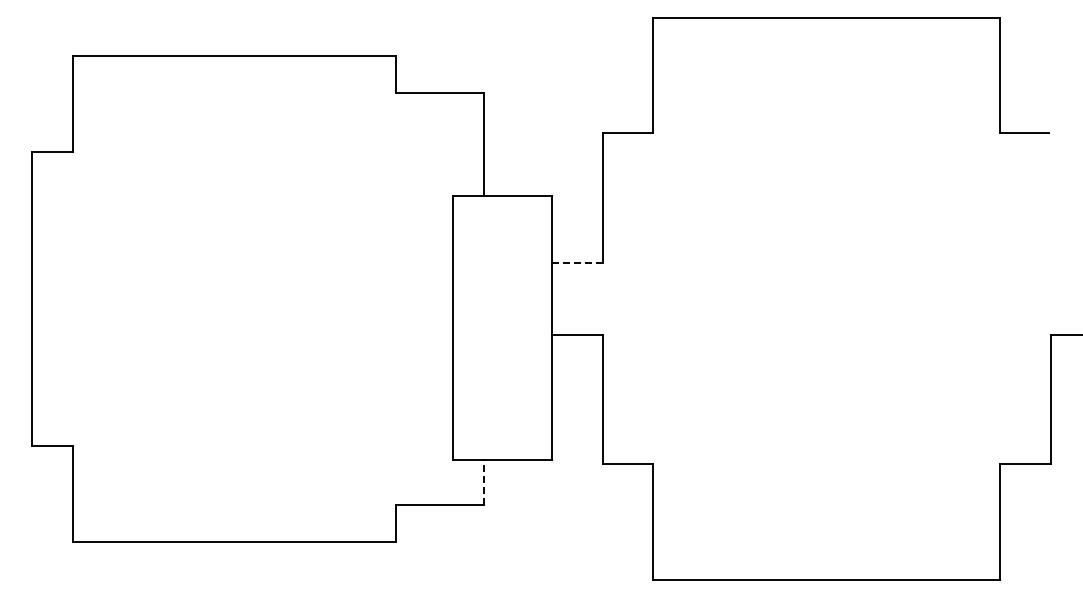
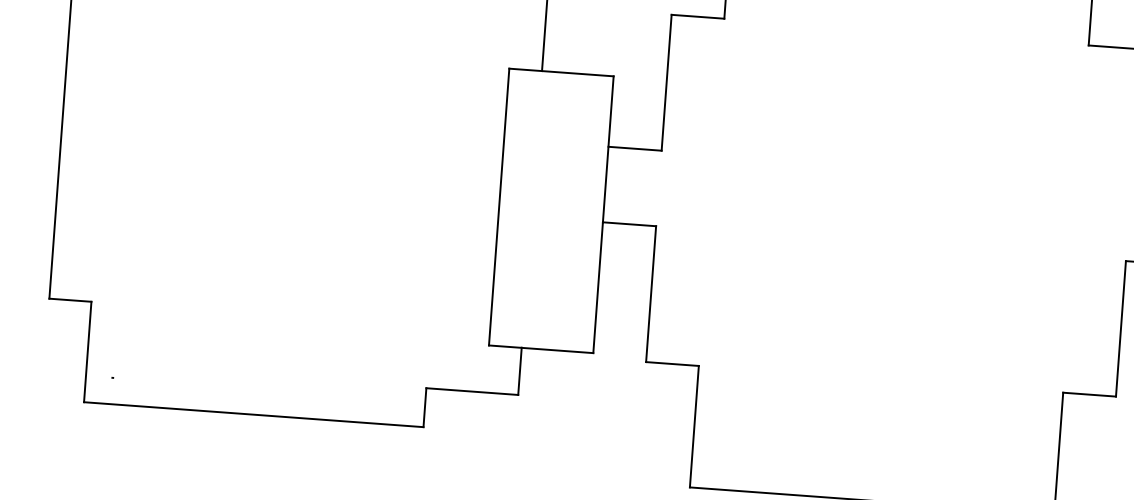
line: (576, 263) -> (634, 149), dashed -> solid
line: (483, 482) -> (519, 371), dashed -> solid

